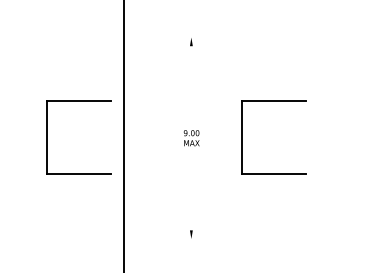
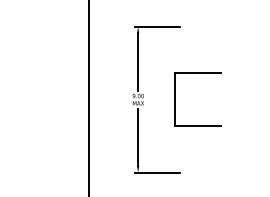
line: (217, 37) -> (157, 26), added
line: (191, 85) -> (138, 61), added
part: (47, 137) -> (34, 99), removed
line: (191, 190) -> (138, 137), added
line: (217, 239) -> (157, 172), added

